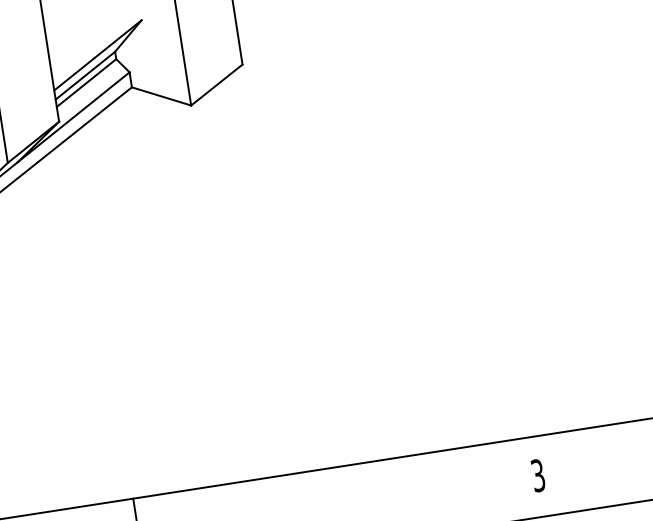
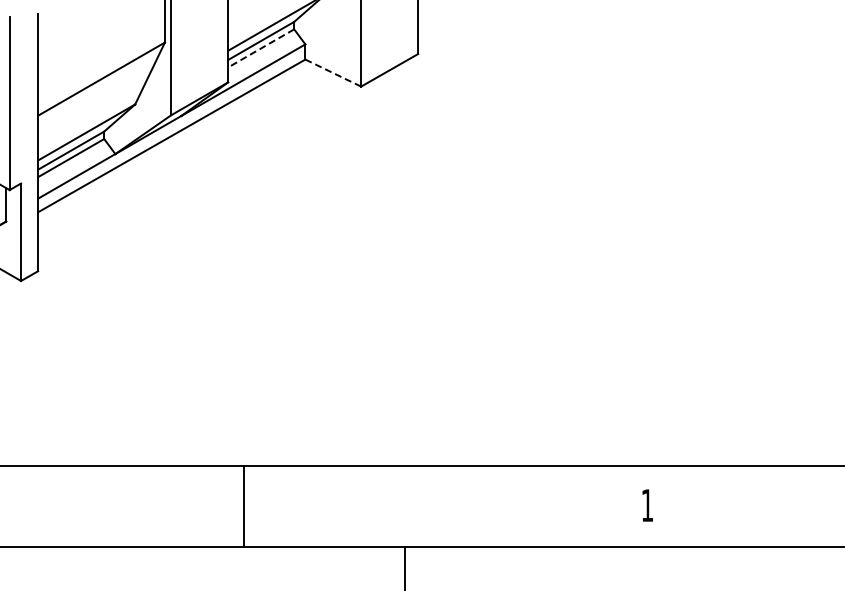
line: (85, 83) -> (260, 48), solid -> dashed
line: (160, 95) -> (332, 72), solid -> dashed
text: (538, 475) -> (647, 505), 3 -> 1

